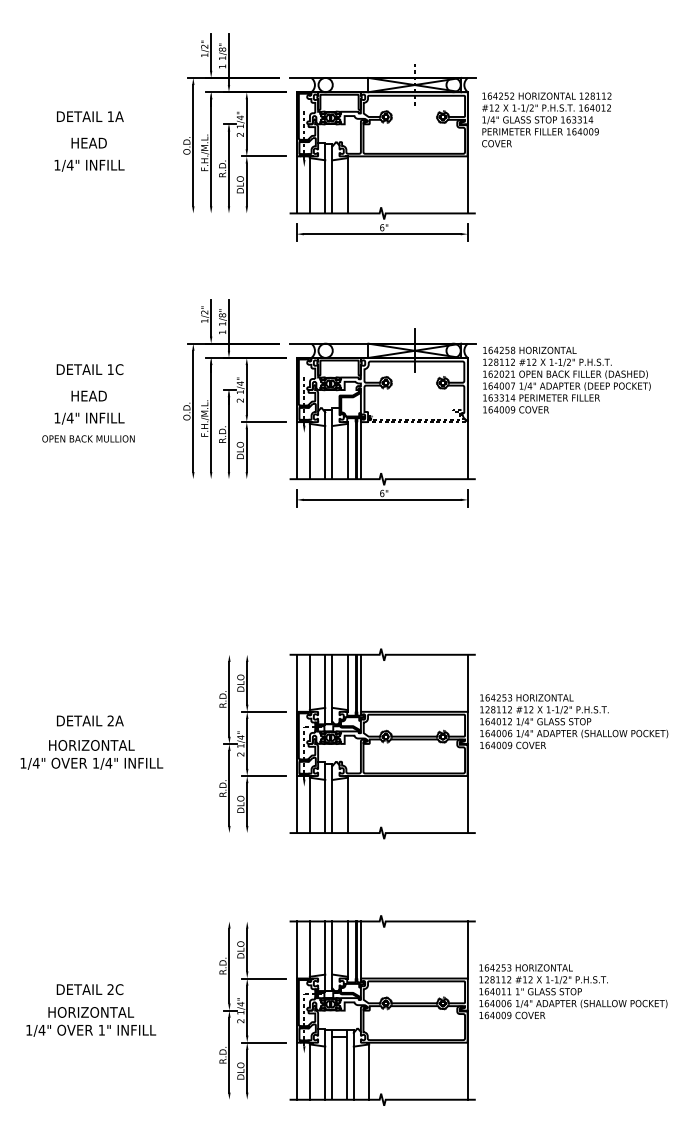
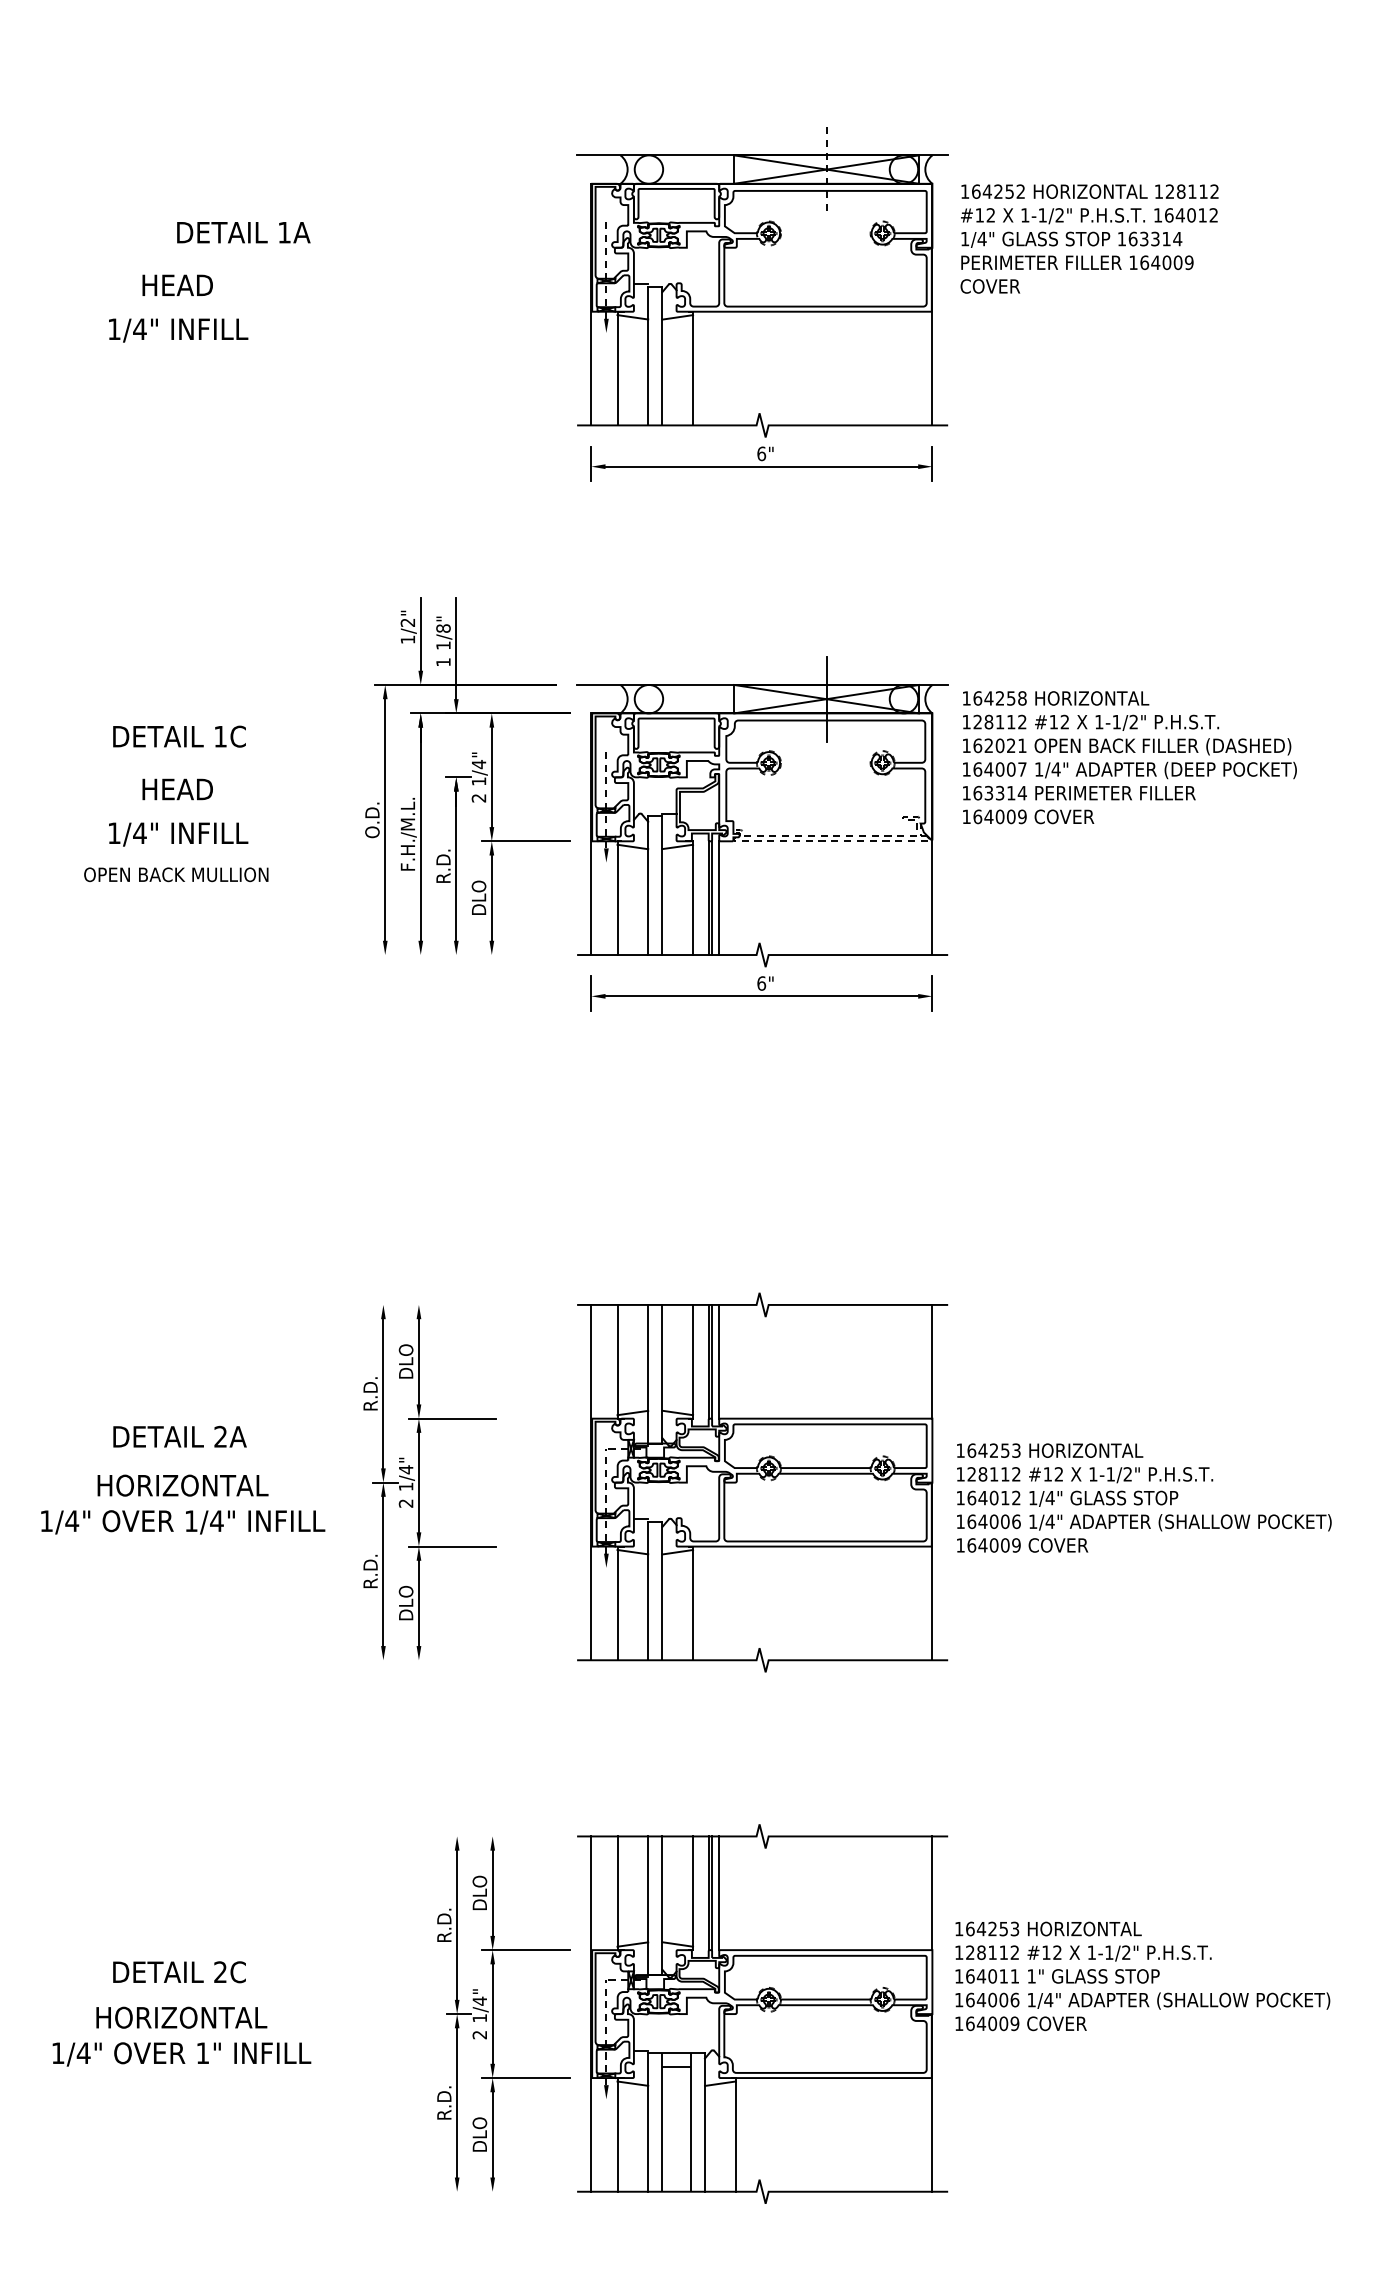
text: (90, 116) -> (244, 232), moved
part: (234, 122) -> (467, 244), removed
text: (574, 721) -> (1144, 1497), moved
part: (252, 743) -> (429, 1481), moved

